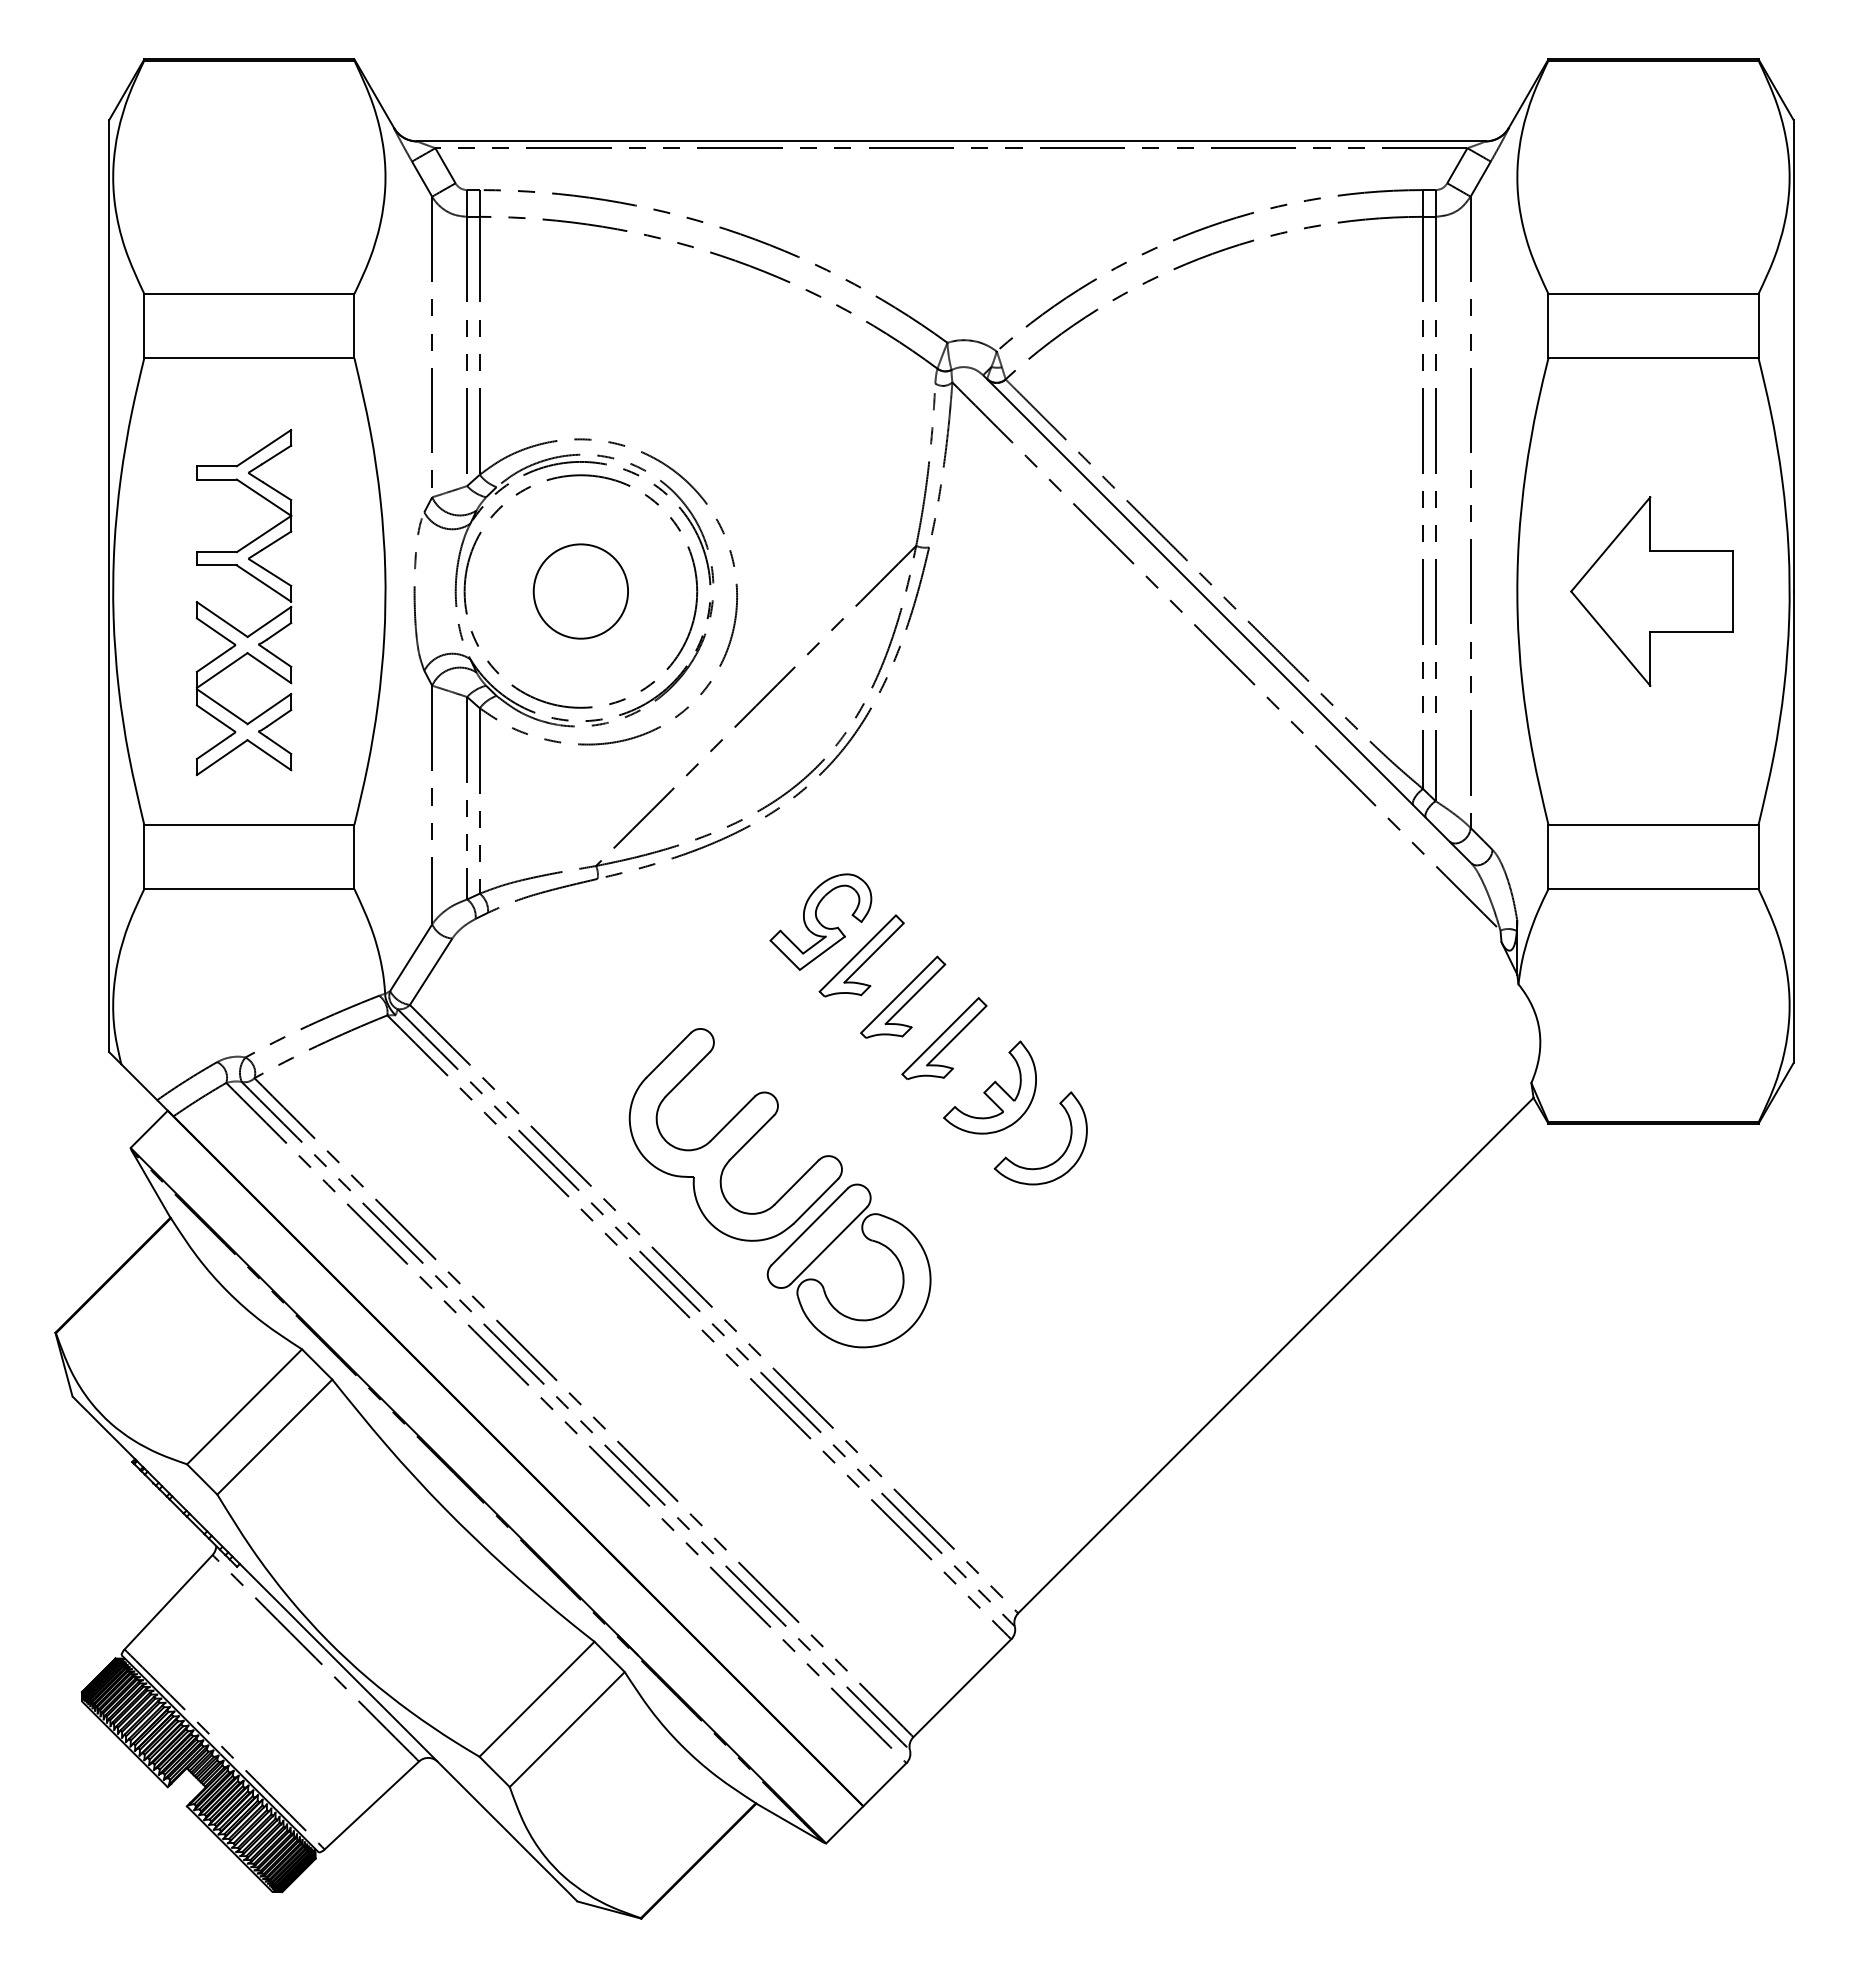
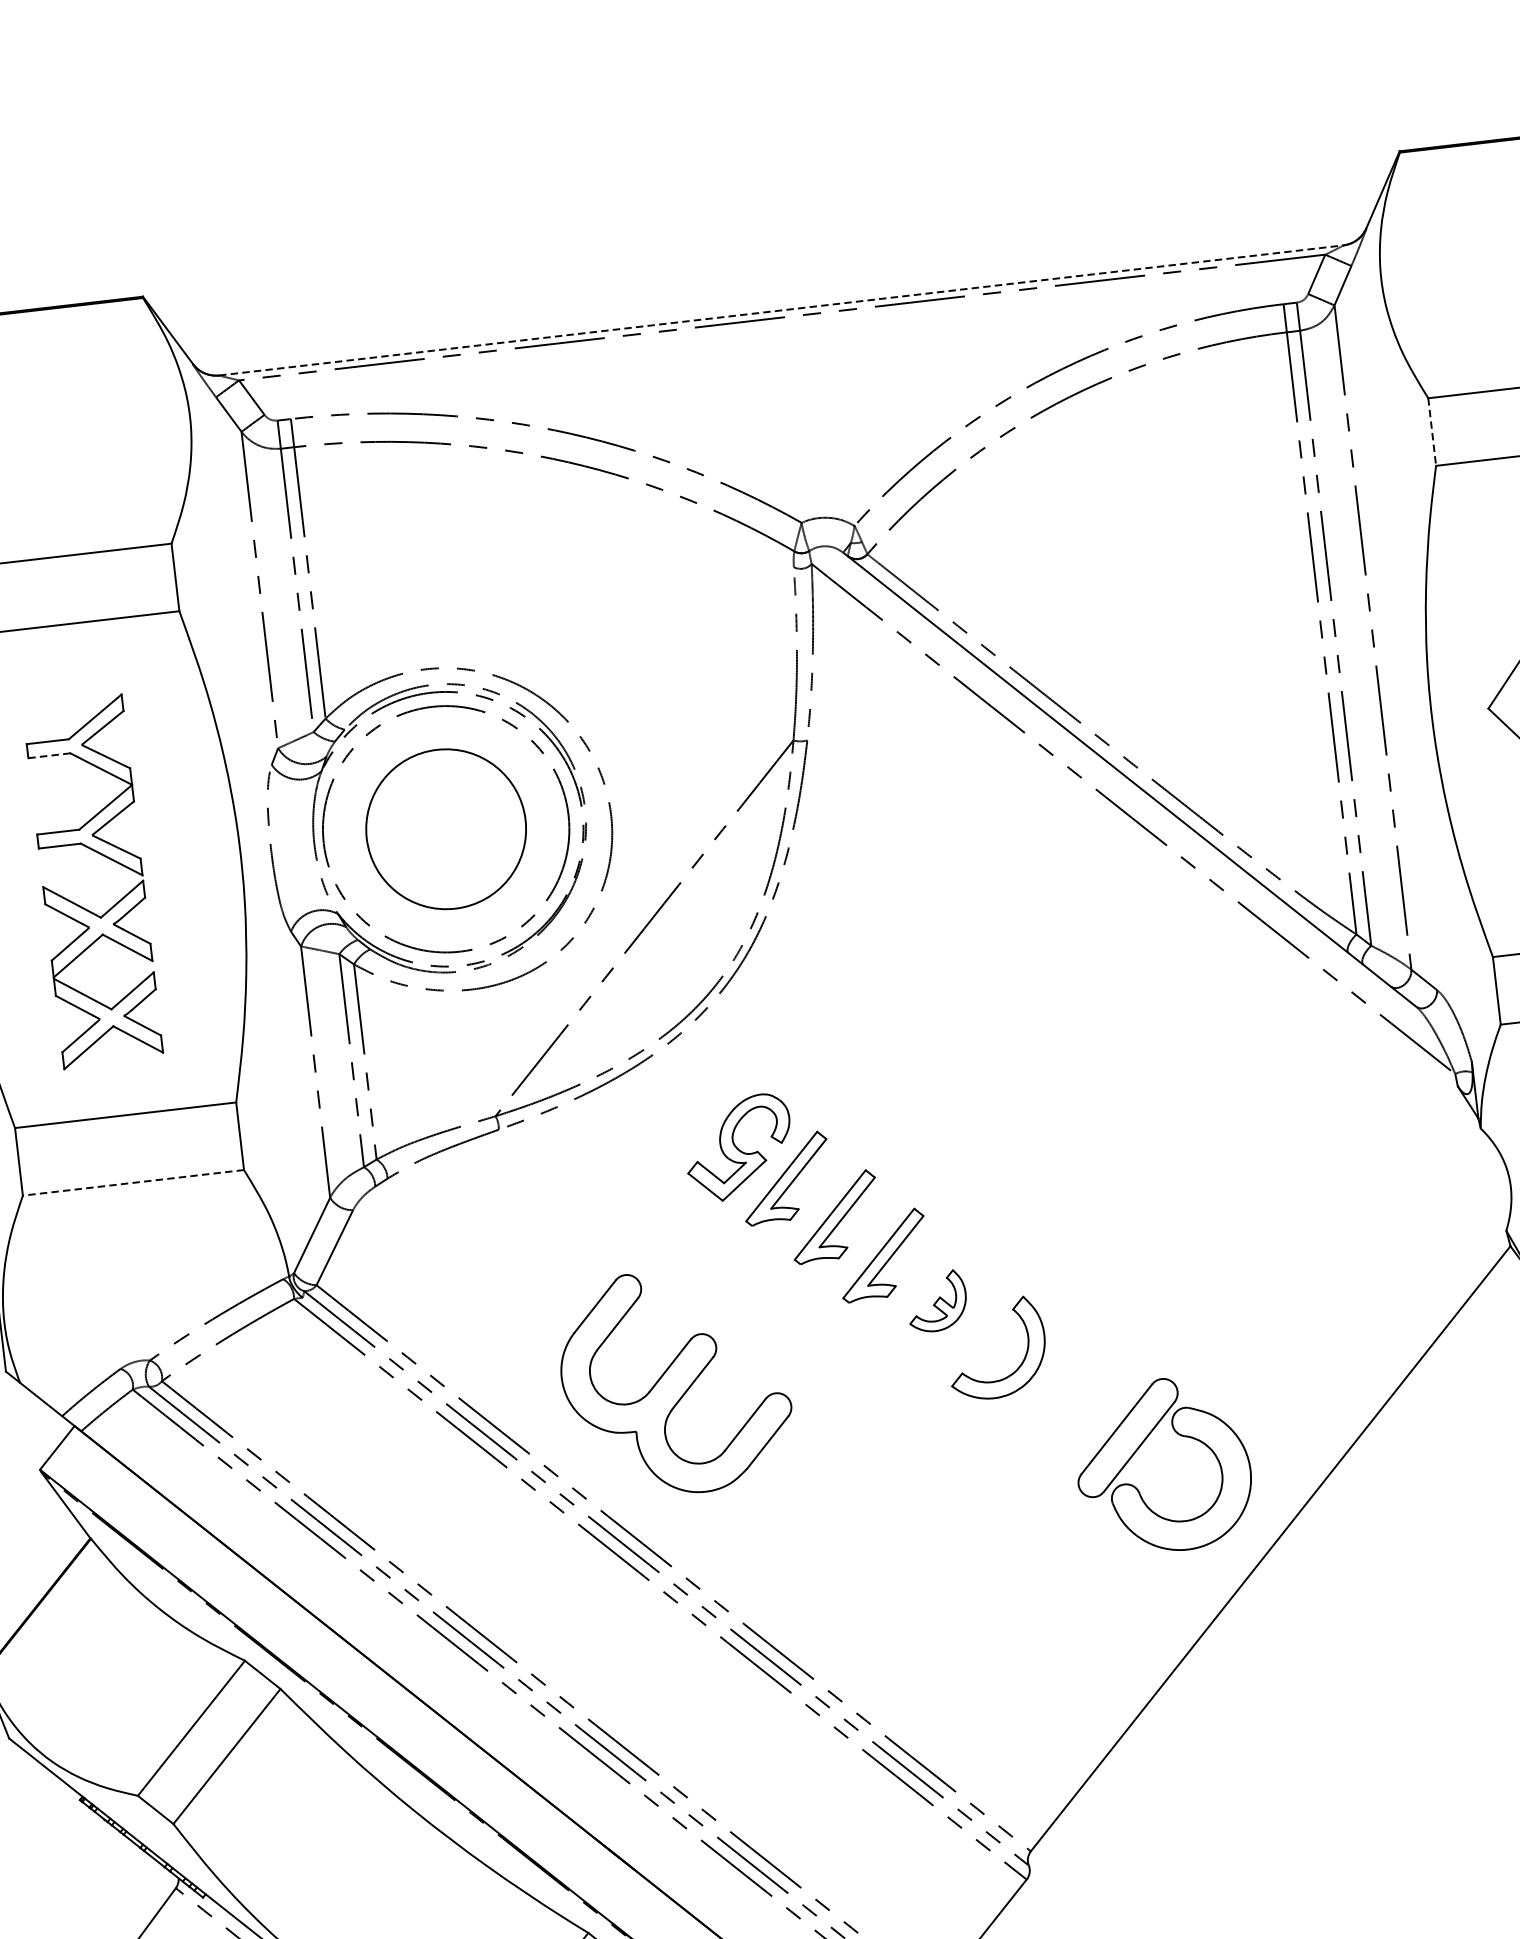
line: (951, 141) -> (781, 310), solid -> dashed
line: (1548, 326) -> (1432, 432), solid -> dashed
line: (216, 479) -> (48, 755), solid -> dashed
circle: (580, 591) -> (445, 829), size x1.6
line: (248, 889) -> (132, 1183), solid -> dashed
part: (989, 1087) -> (936, 1301), size x0.6
part: (829, 1246) -> (1140, 1447), moved

